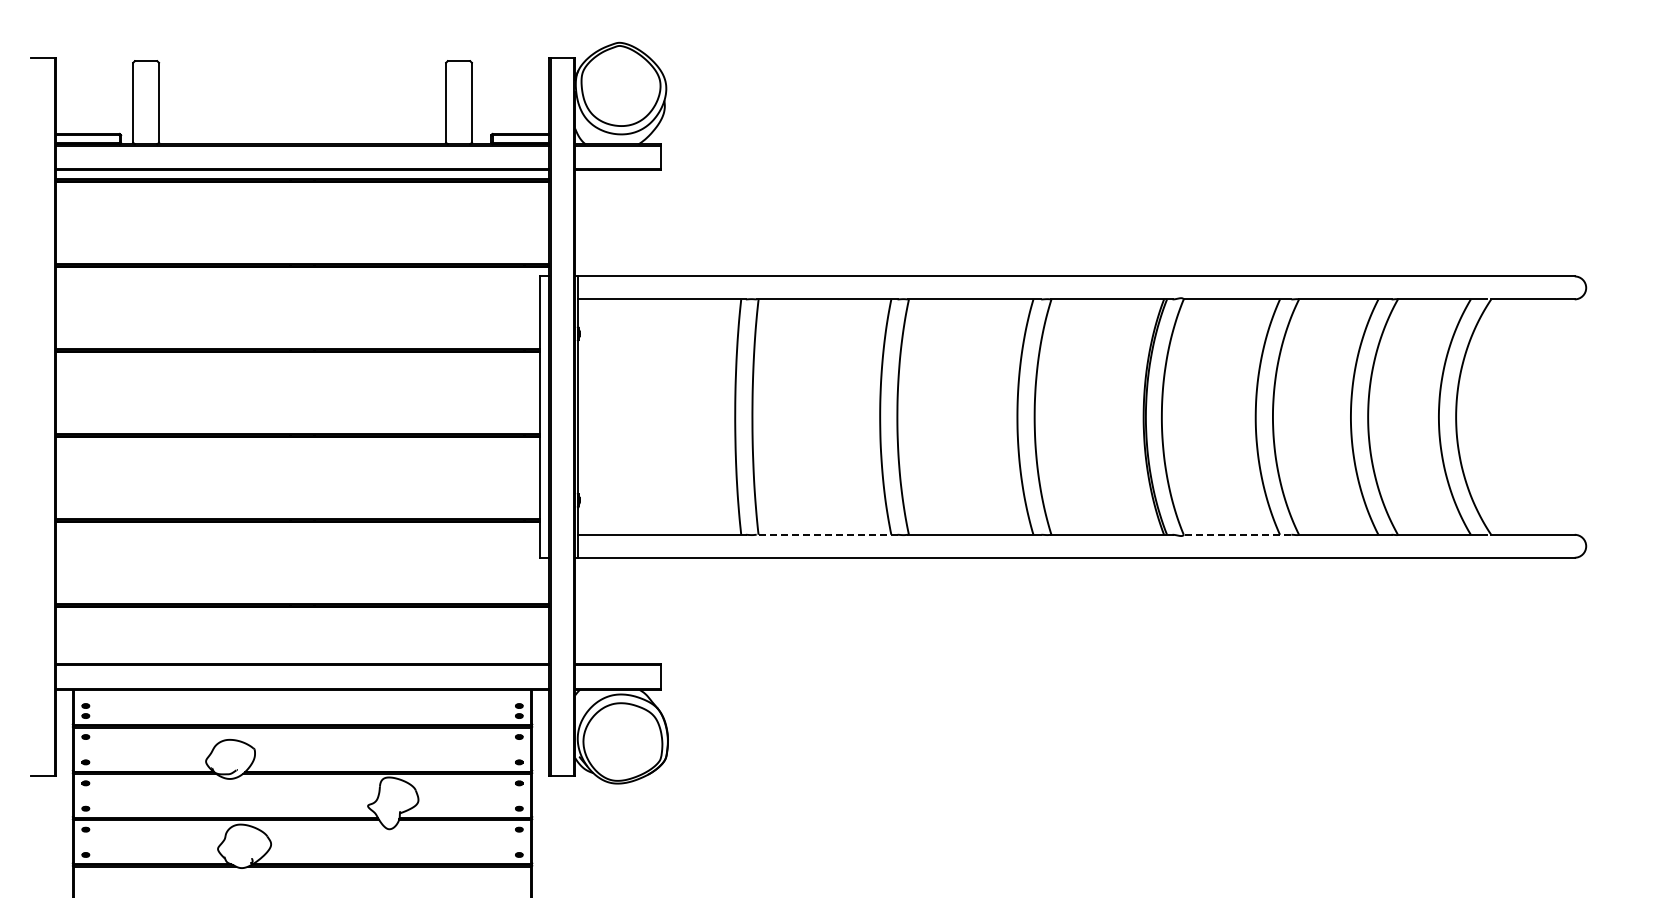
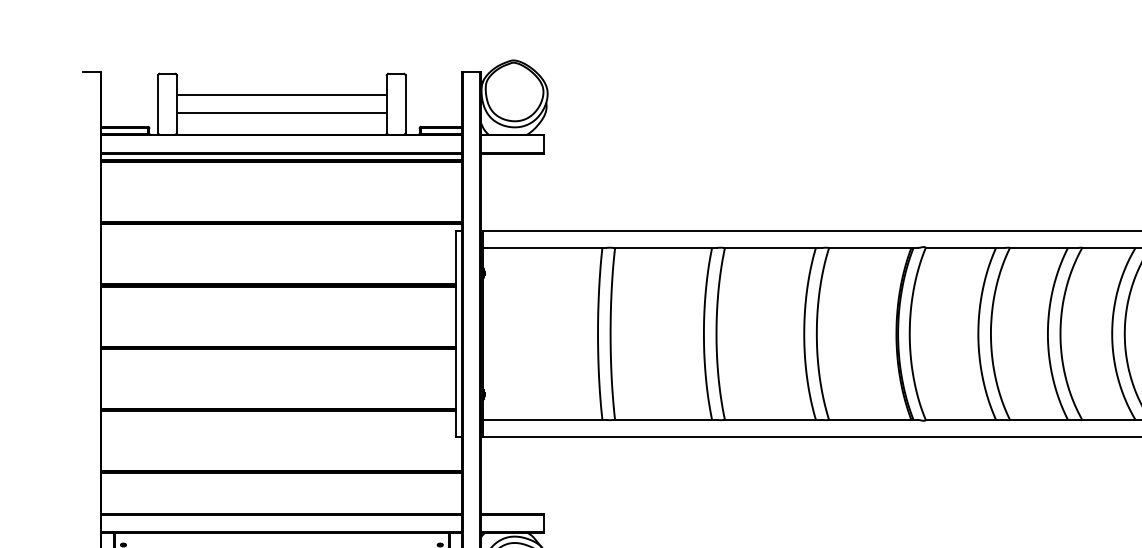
line: (302, 90) -> (281, 95), added
line: (302, 114) -> (281, 112), added
line: (826, 534) -> (664, 419), dashed -> solid
line: (1237, 534) -> (965, 419), dashed -> solid

